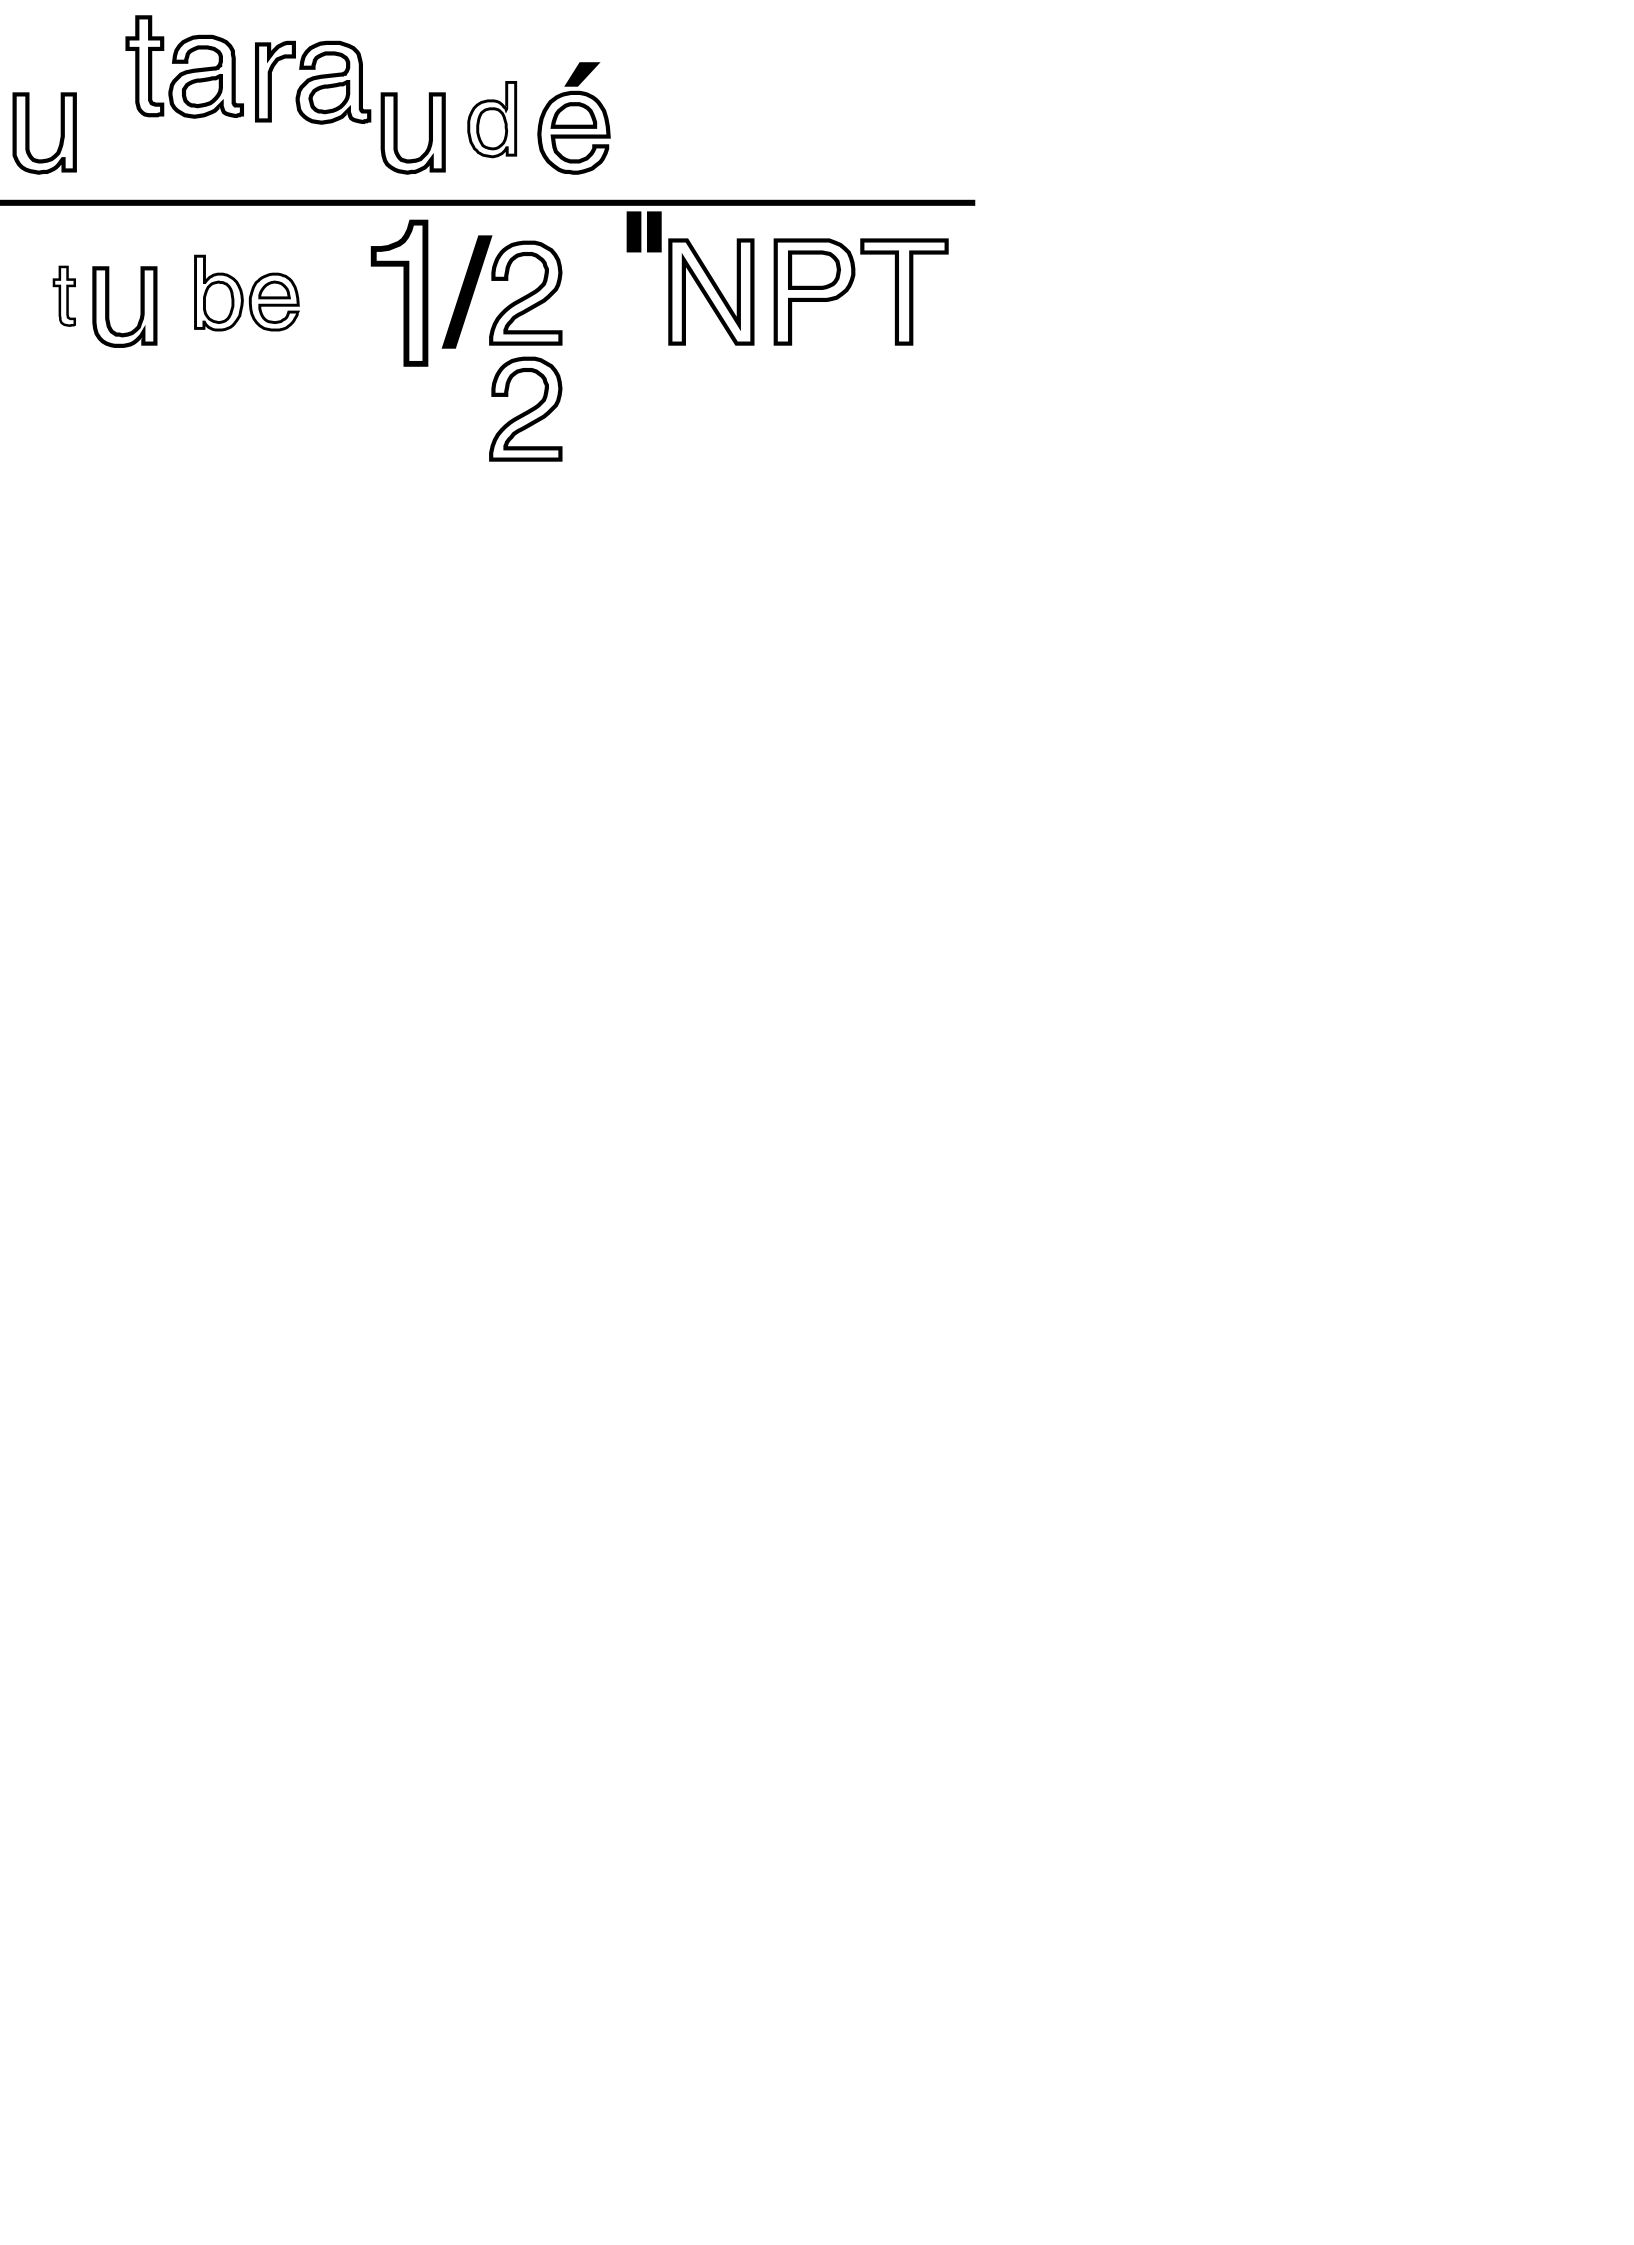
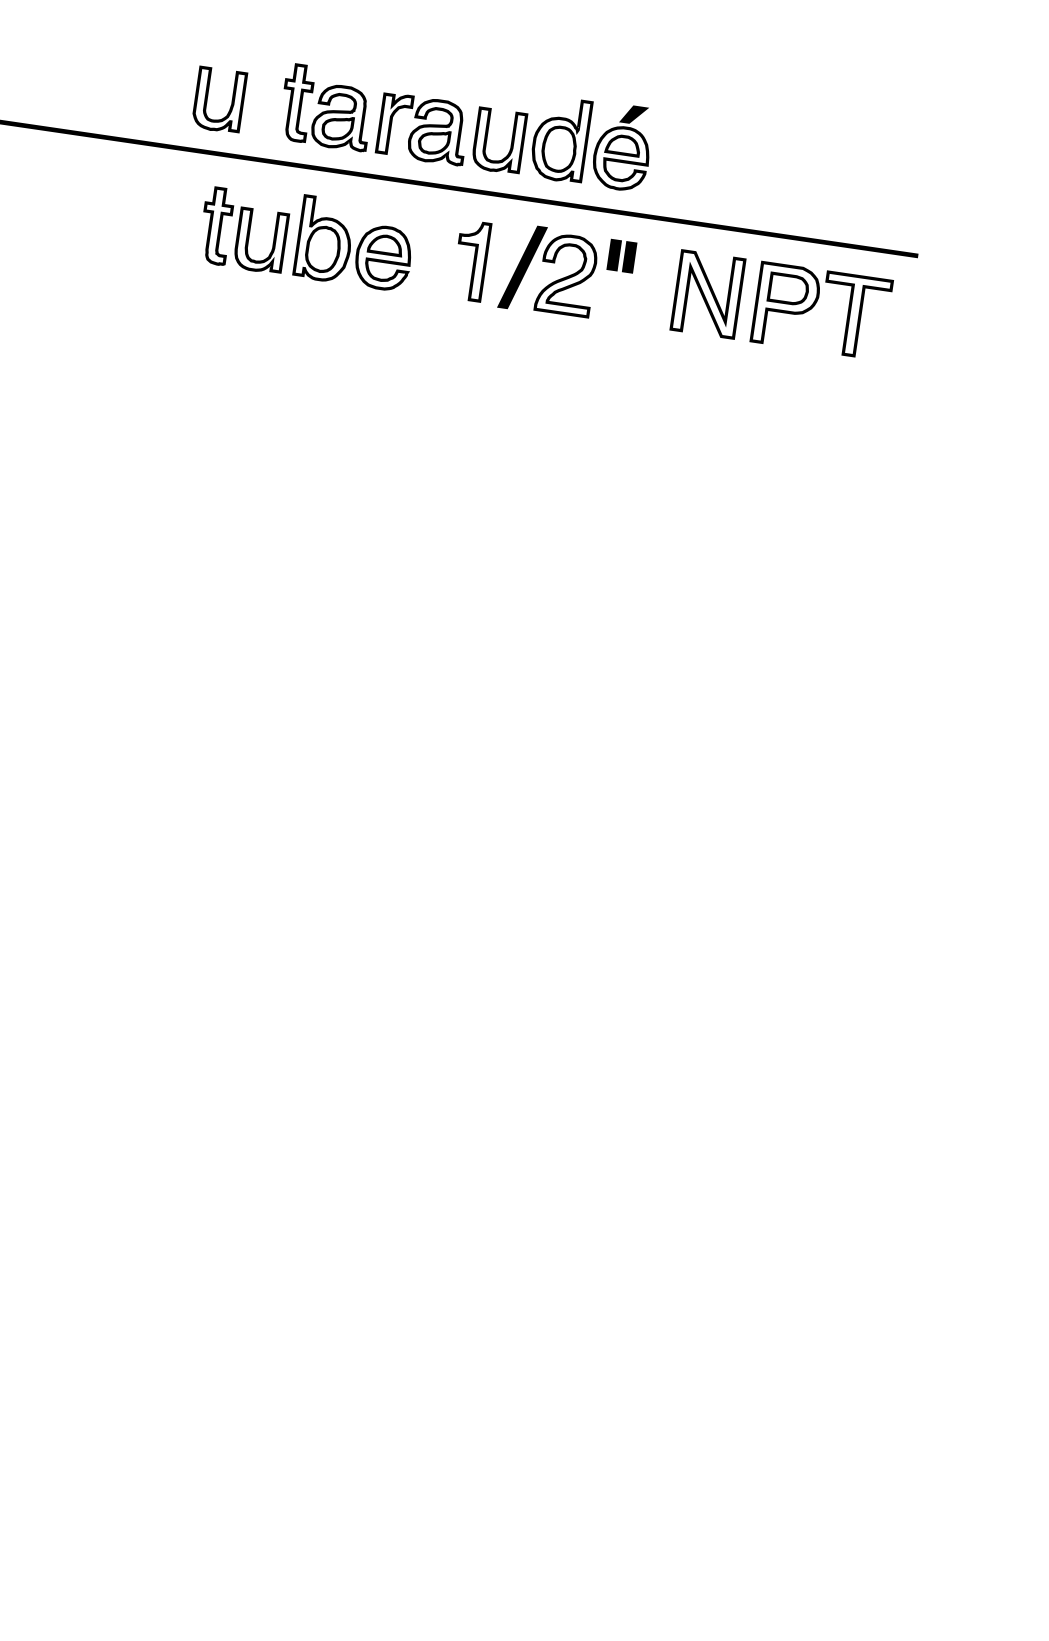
part: (184, 66) -> (326, 107), moved
part: (313, 82) -> (423, 129), moved
part: (491, 119) -> (560, 139), size x1.43
part: (643, 231) -> (621, 255), moved
part: (246, 292) -> (354, 243), size x1.43
part: (399, 292) -> (471, 260), size x0.71
part: (64, 296) -> (216, 226), size x1.67
part: (525, 408) -> (553, 362), removed

